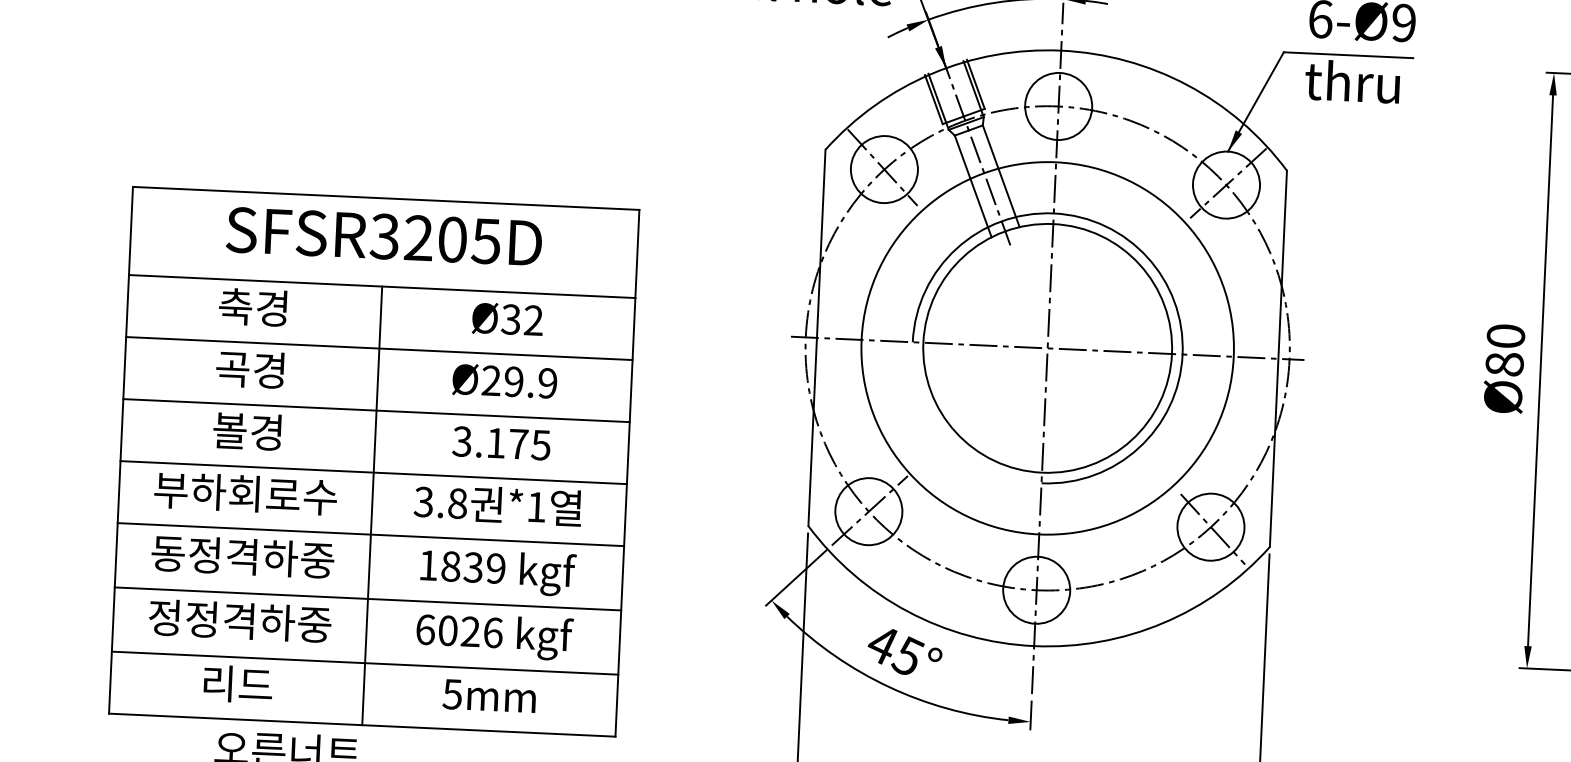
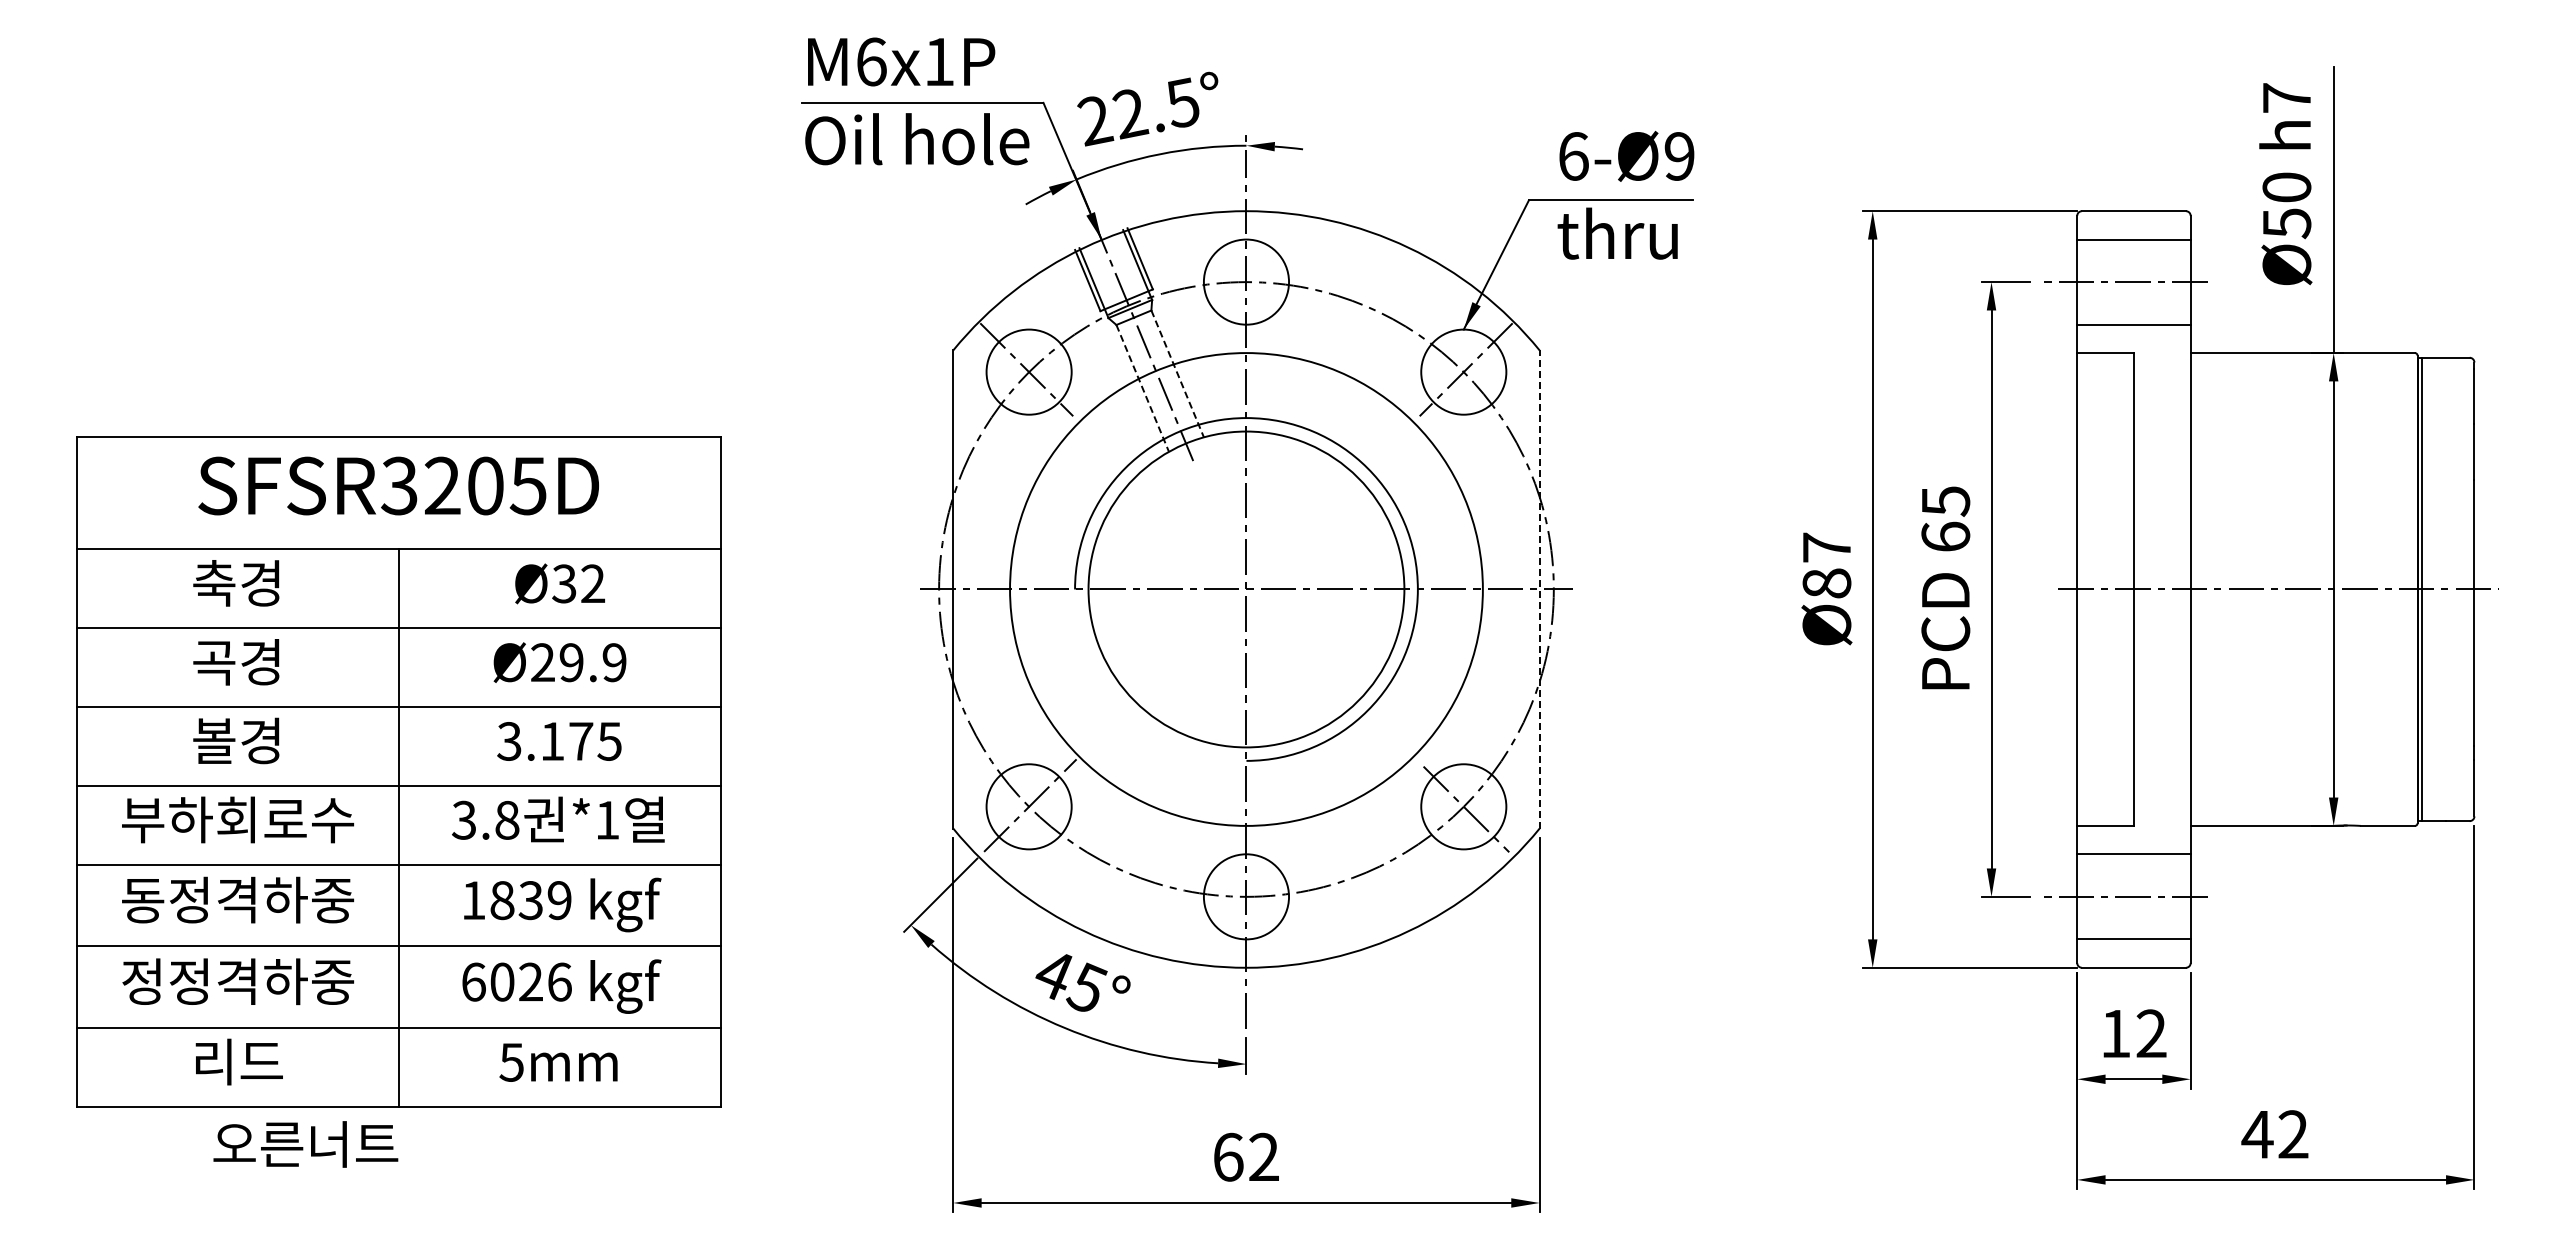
line: (1001, 175) -> (1177, 373), solid -> dashed
line: (973, 186) -> (1142, 388), solid -> dashed
text: (1505, 336) -> (1826, 547), Ø80 -> Ø87
line: (1278, 358) -> (1539, 589), solid -> dashed

